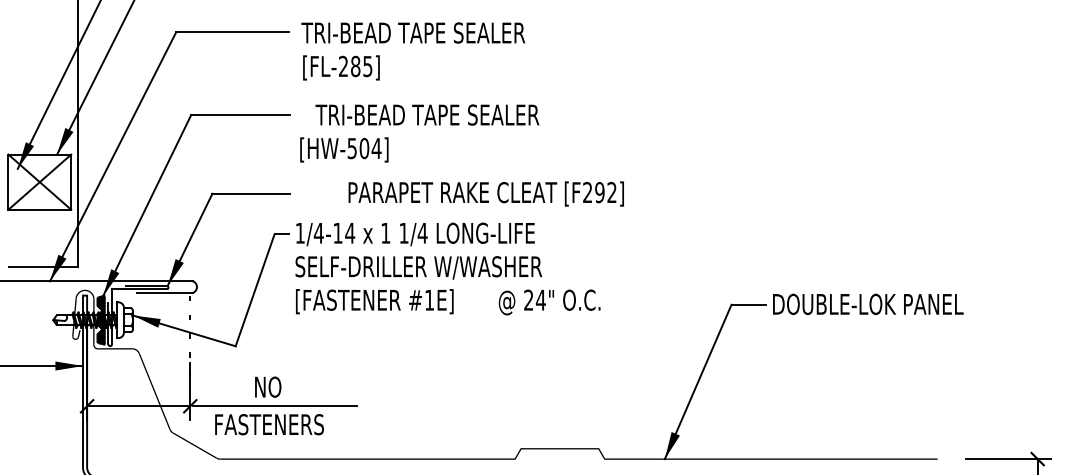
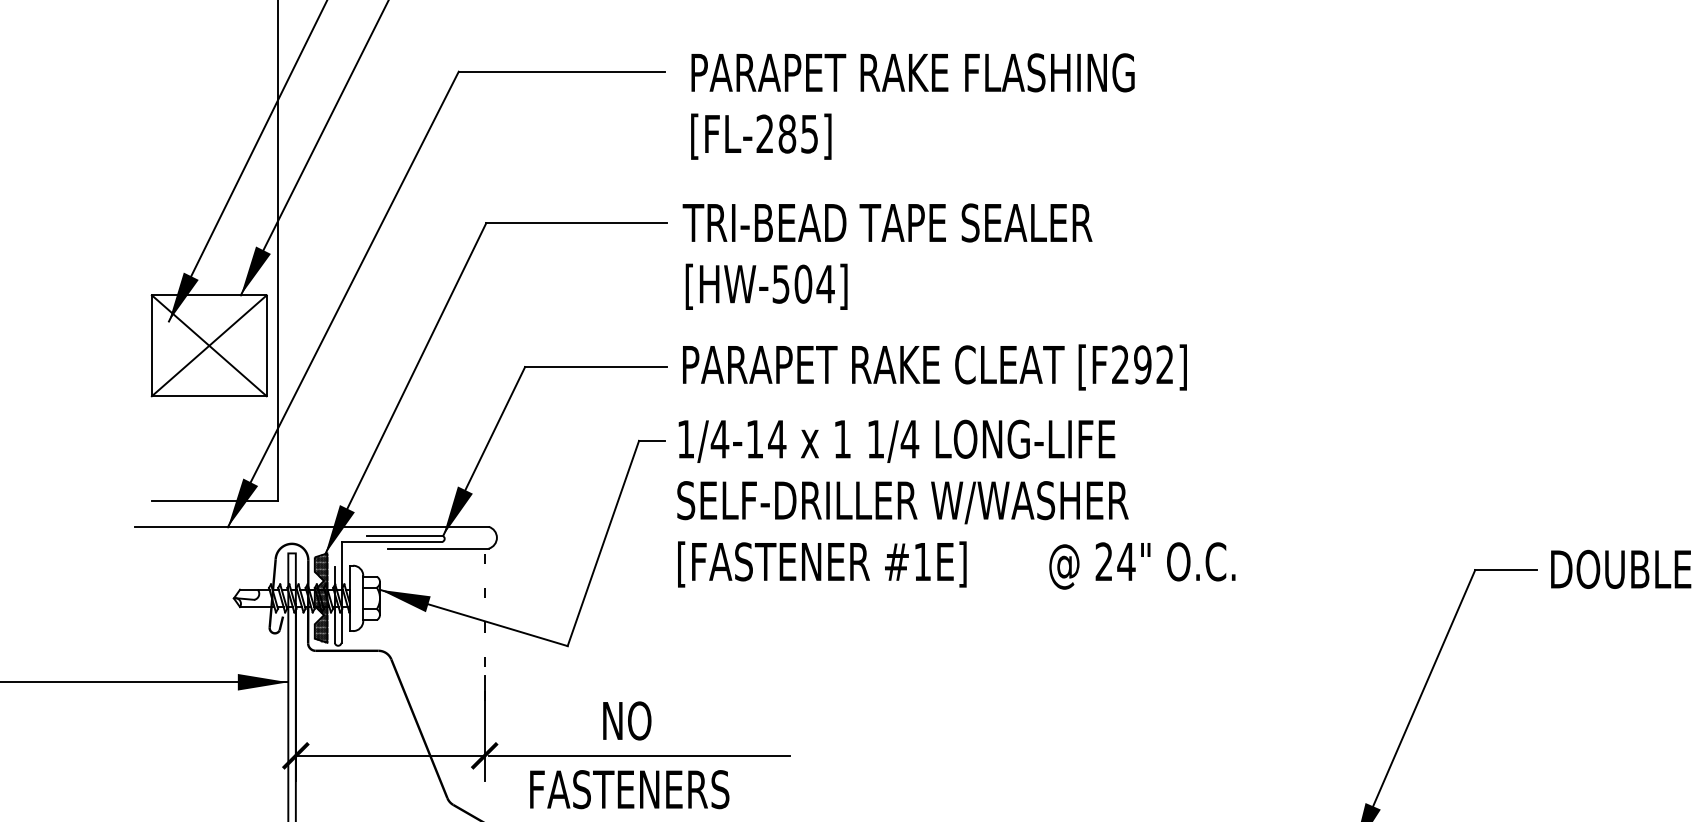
text: (423, 32) -> (911, 71), TRI-BEAD TAPE SEALER -> PARAPET RAKE FLASHING
text: (427, 114) -> (887, 221), moved
text: (485, 193) -> (933, 366), moved

